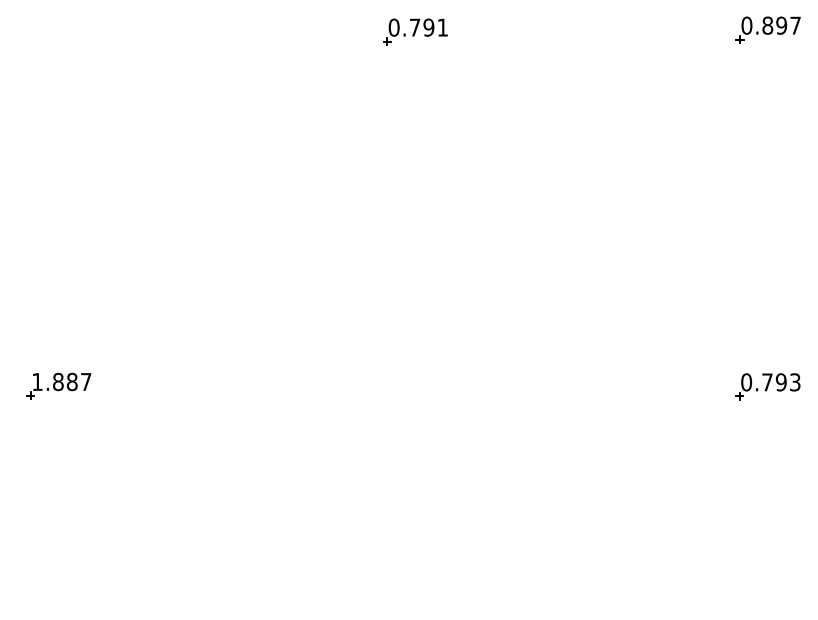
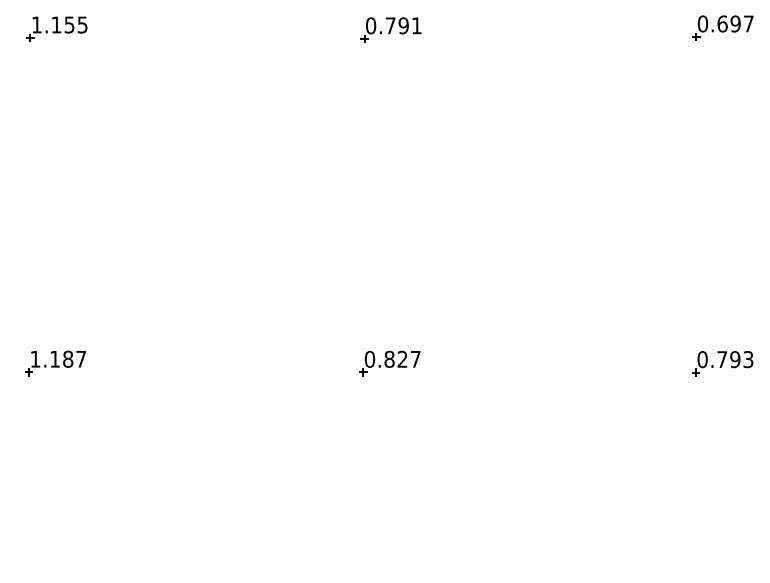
text: (767, 25) -> (722, 23), 0.897 -> 0.697
part: (60, 31) -> (57, 29), added
text: (58, 381) -> (55, 358), 1.887 -> 1.187
part: (414, 386) -> (390, 363), added

